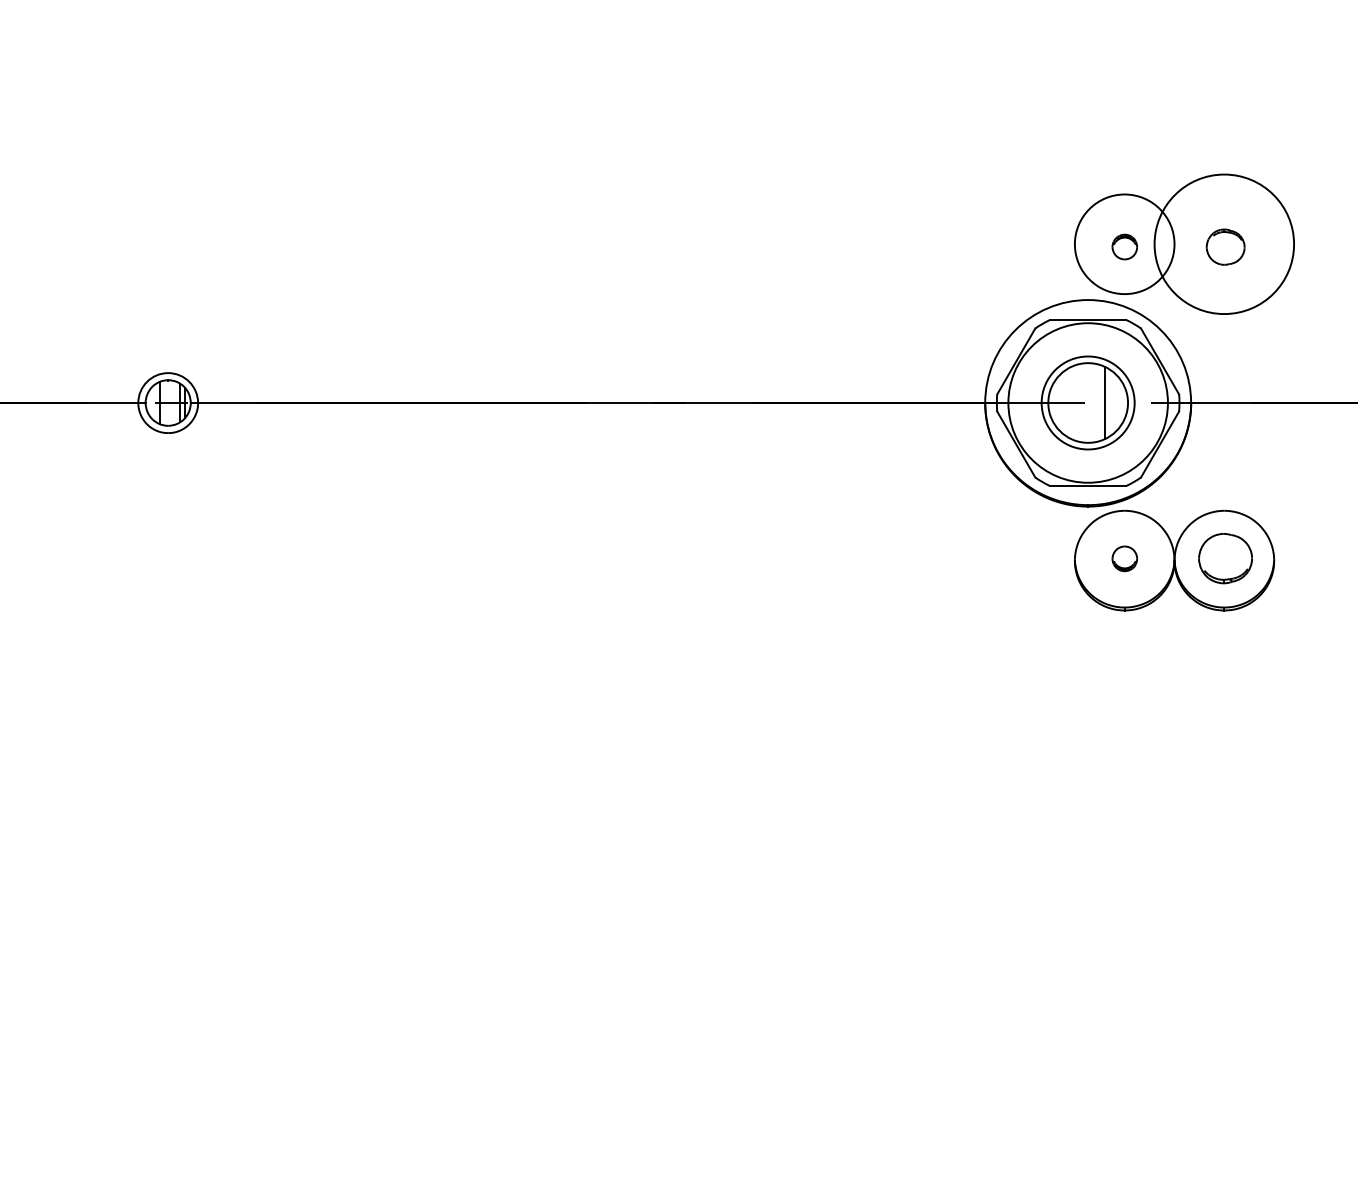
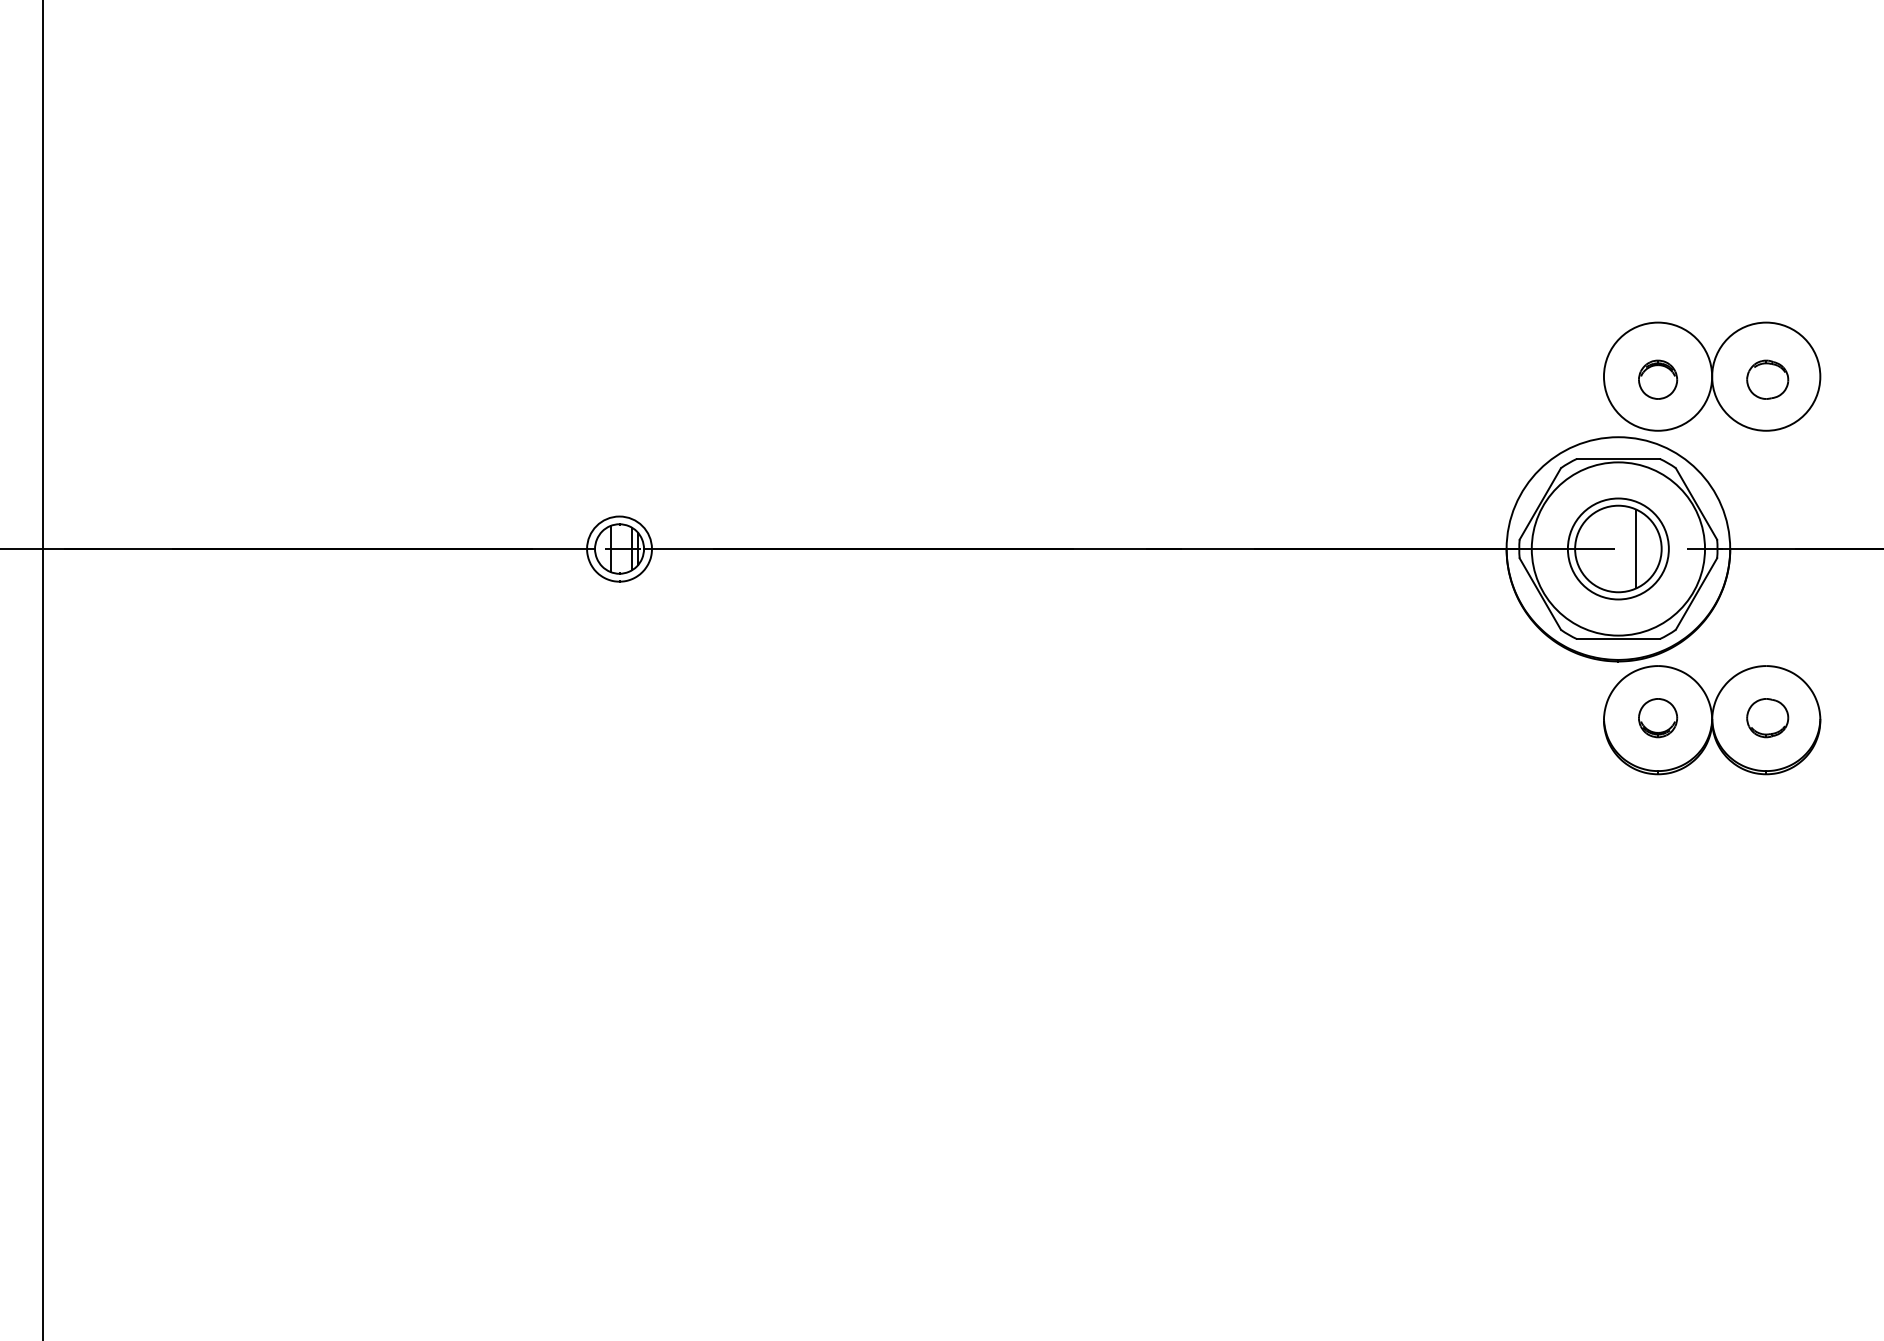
circle: (1224, 244) -> (1766, 376), size x0.71
part: (1125, 246) -> (1658, 379), size x1.43
part: (1125, 559) -> (1658, 718), size x1.43
part: (1225, 559) -> (1767, 718), size x0.71

